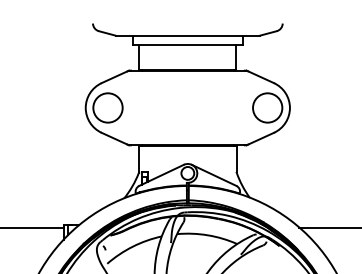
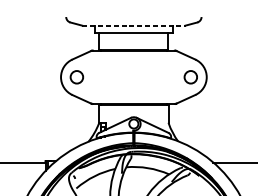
line: (188, 35) -> (134, 25), solid -> dashed
circle: (107, 107) -> (76, 76), size x0.6
circle: (267, 107) -> (190, 76), size x0.6

